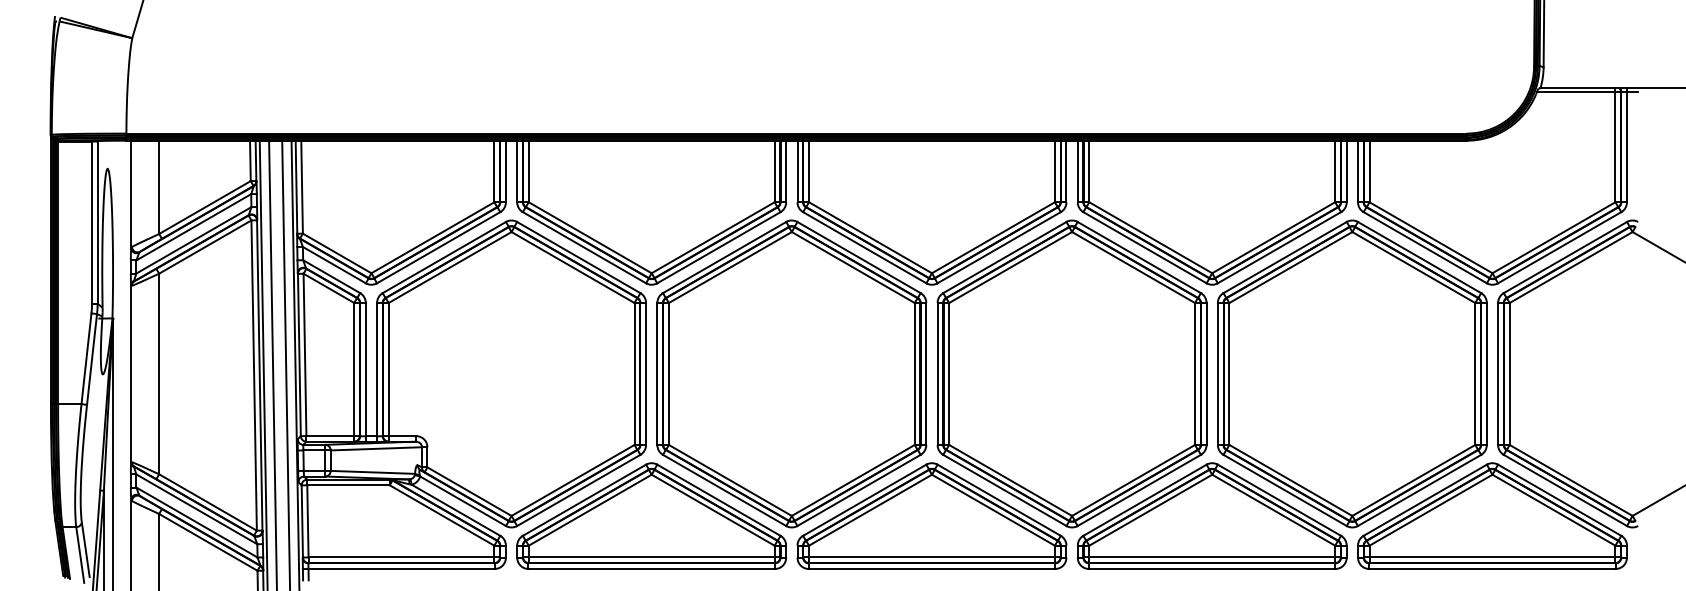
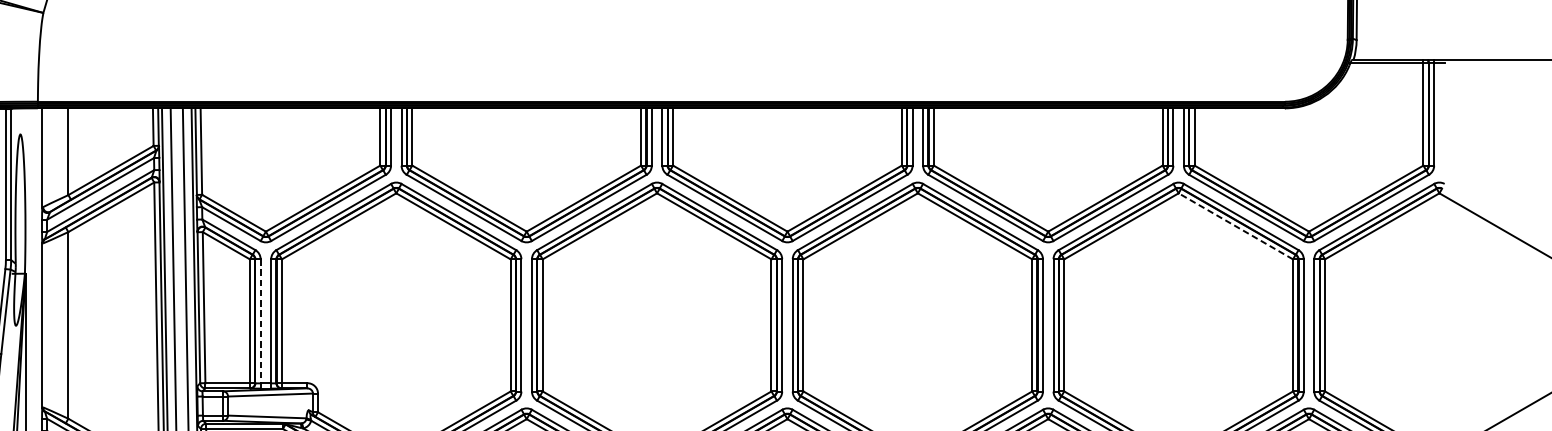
line: (1413, 267) -> (1235, 226), solid -> dashed
line: (365, 369) -> (260, 321), solid -> dashed

